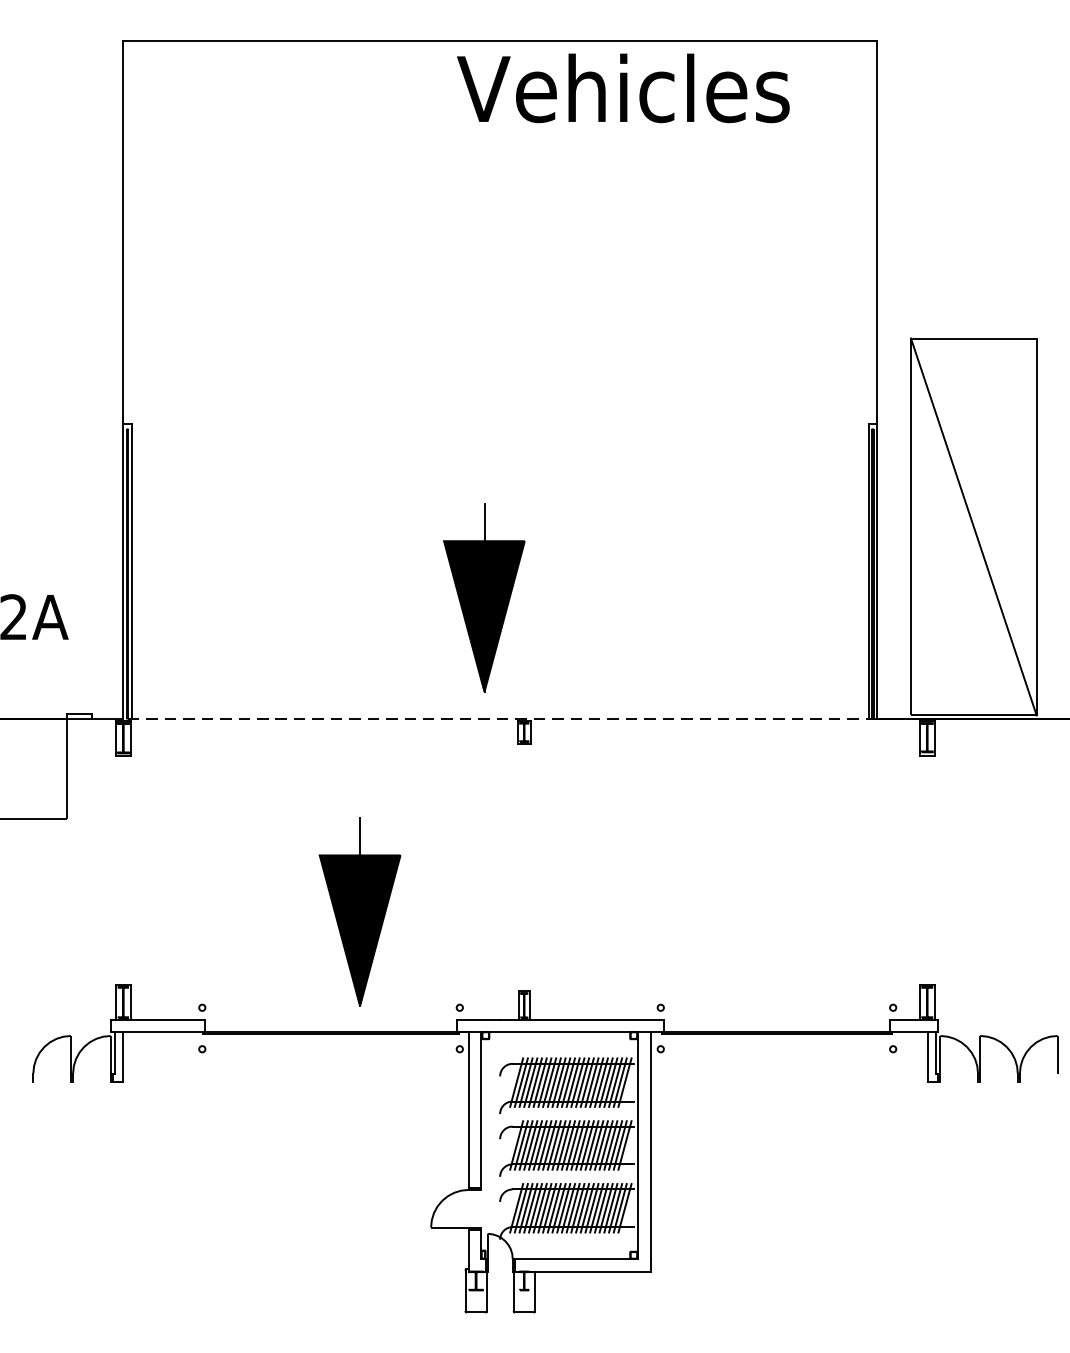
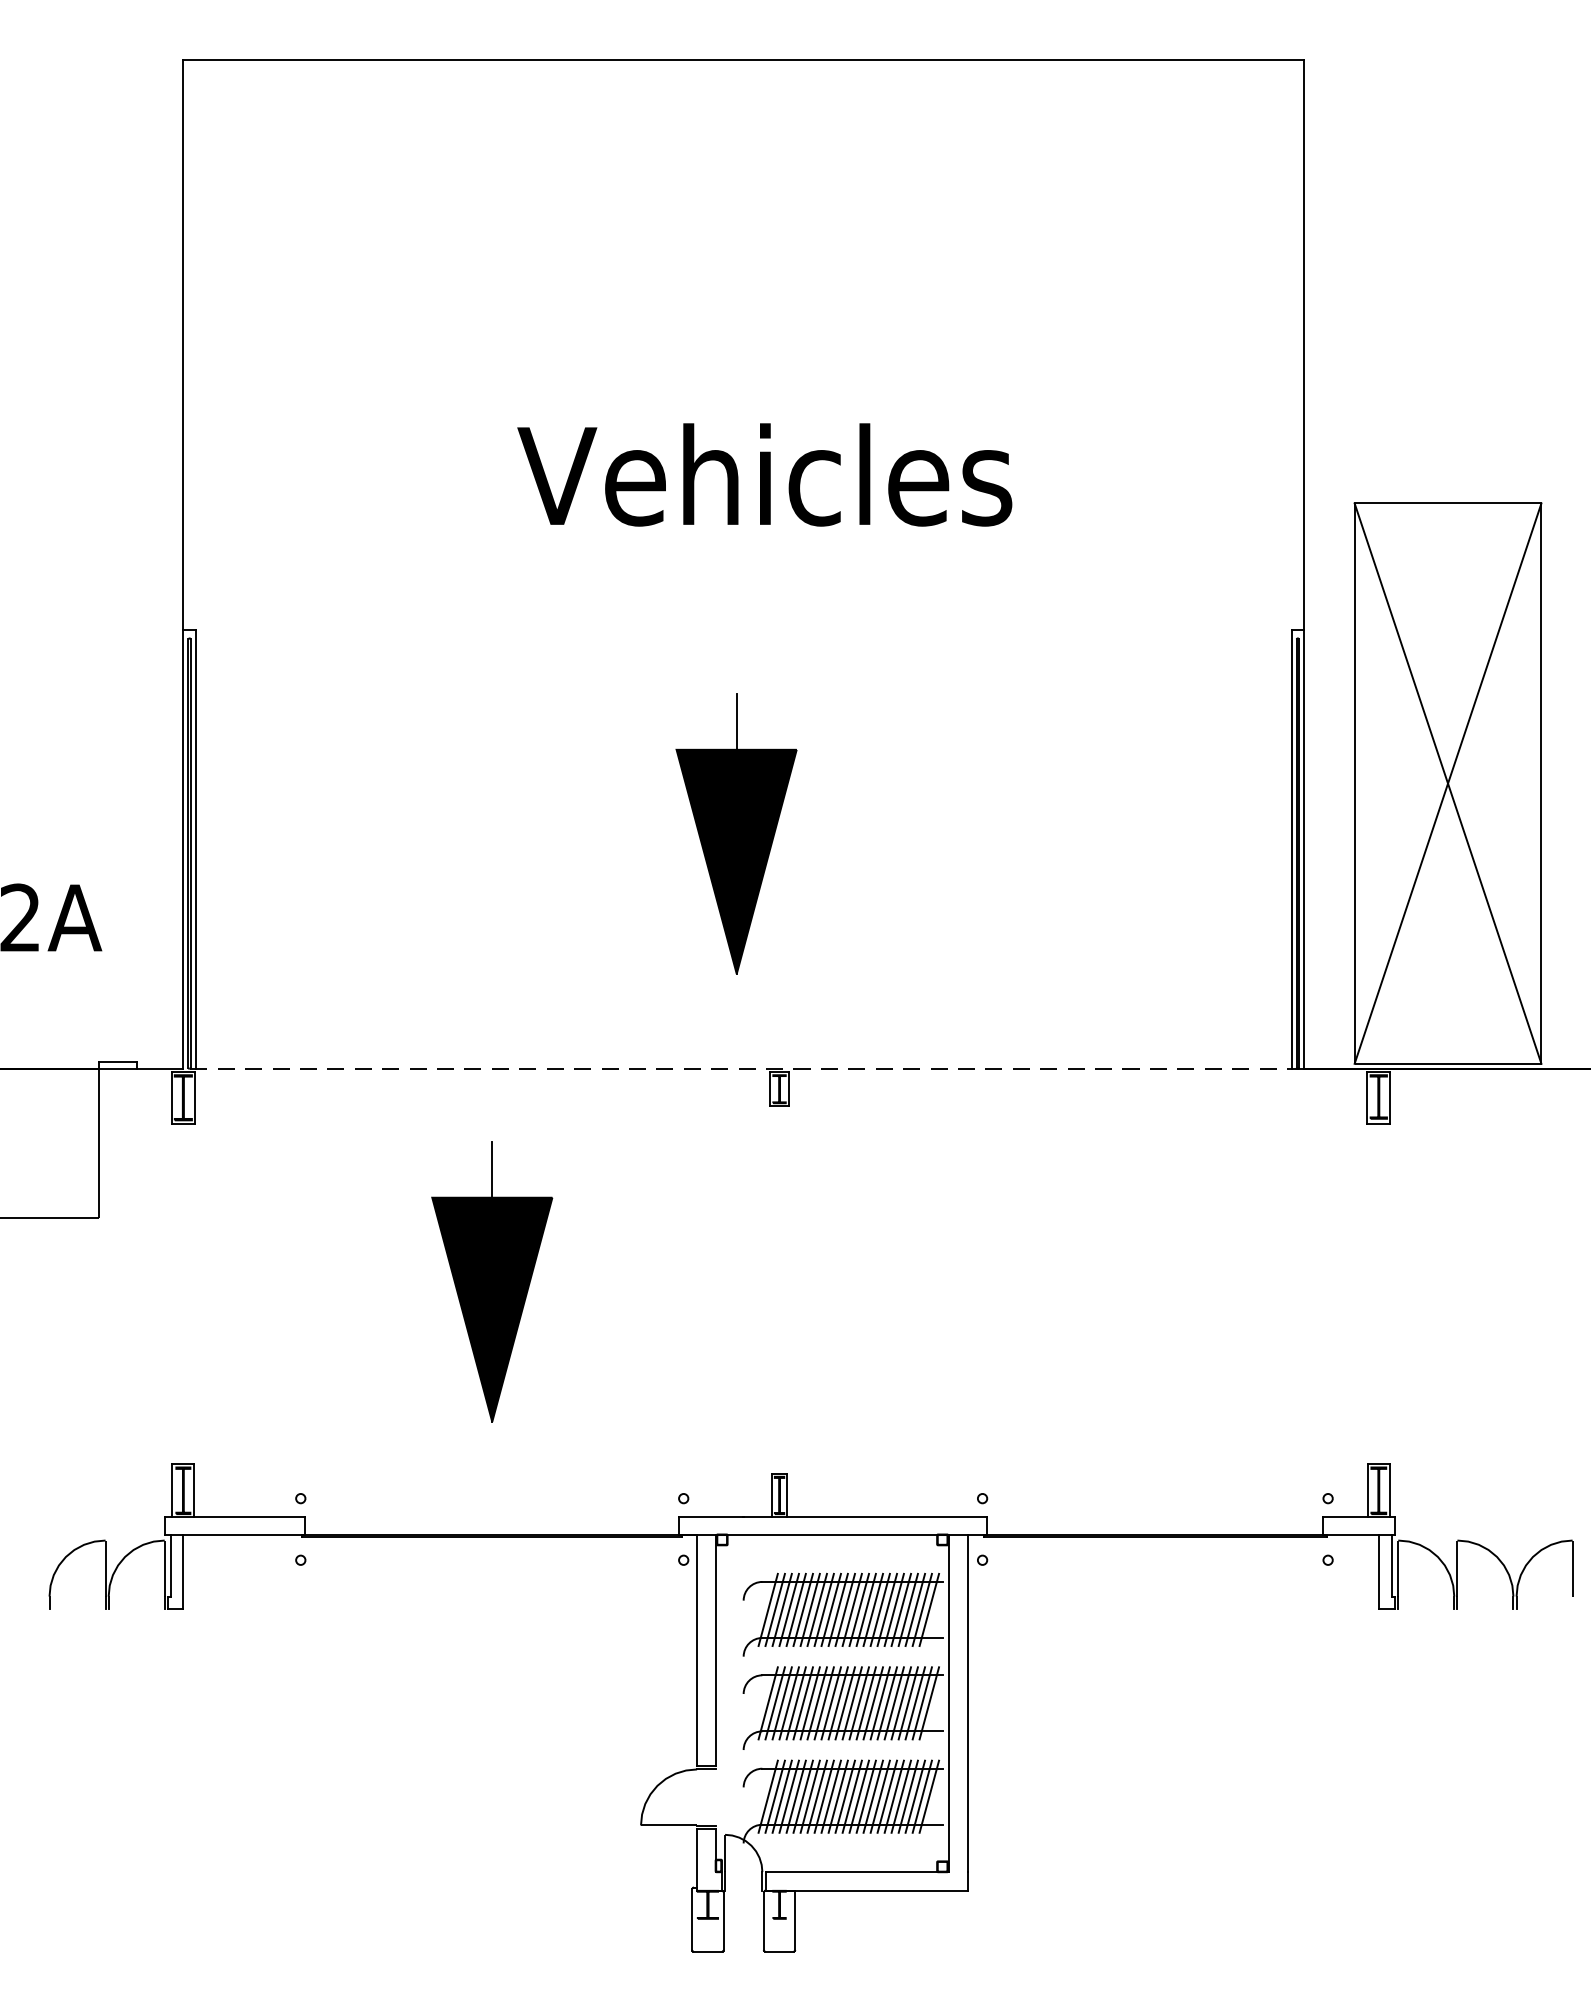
text: (623, 88) -> (765, 475), moved
line: (973, 526) -> (1447, 782), added
part: (484, 597) -> (736, 833), moved
part: (359, 911) -> (491, 1281), moved

